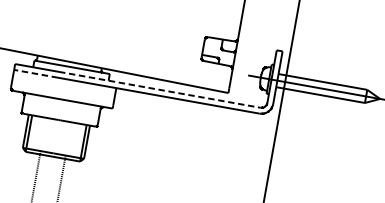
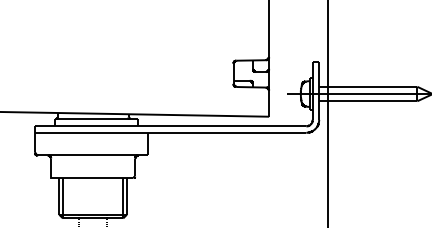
line: (35, 73) -> (58, 132), dashed -> solid
line: (160, 90) -> (195, 126), dashed -> solid

